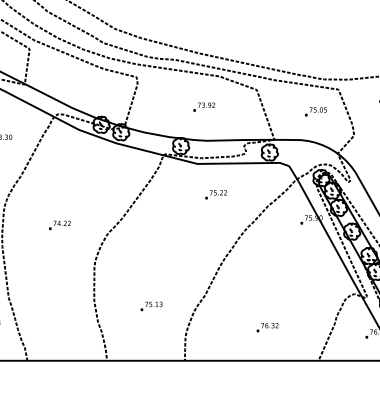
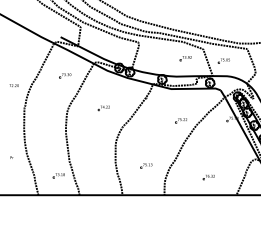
part: (203, 107) -> (185, 58), moved
part: (314, 110) -> (223, 60), moved
part: (214, 194) -> (180, 120), moved
part: (58, 225) -> (103, 108), moved

